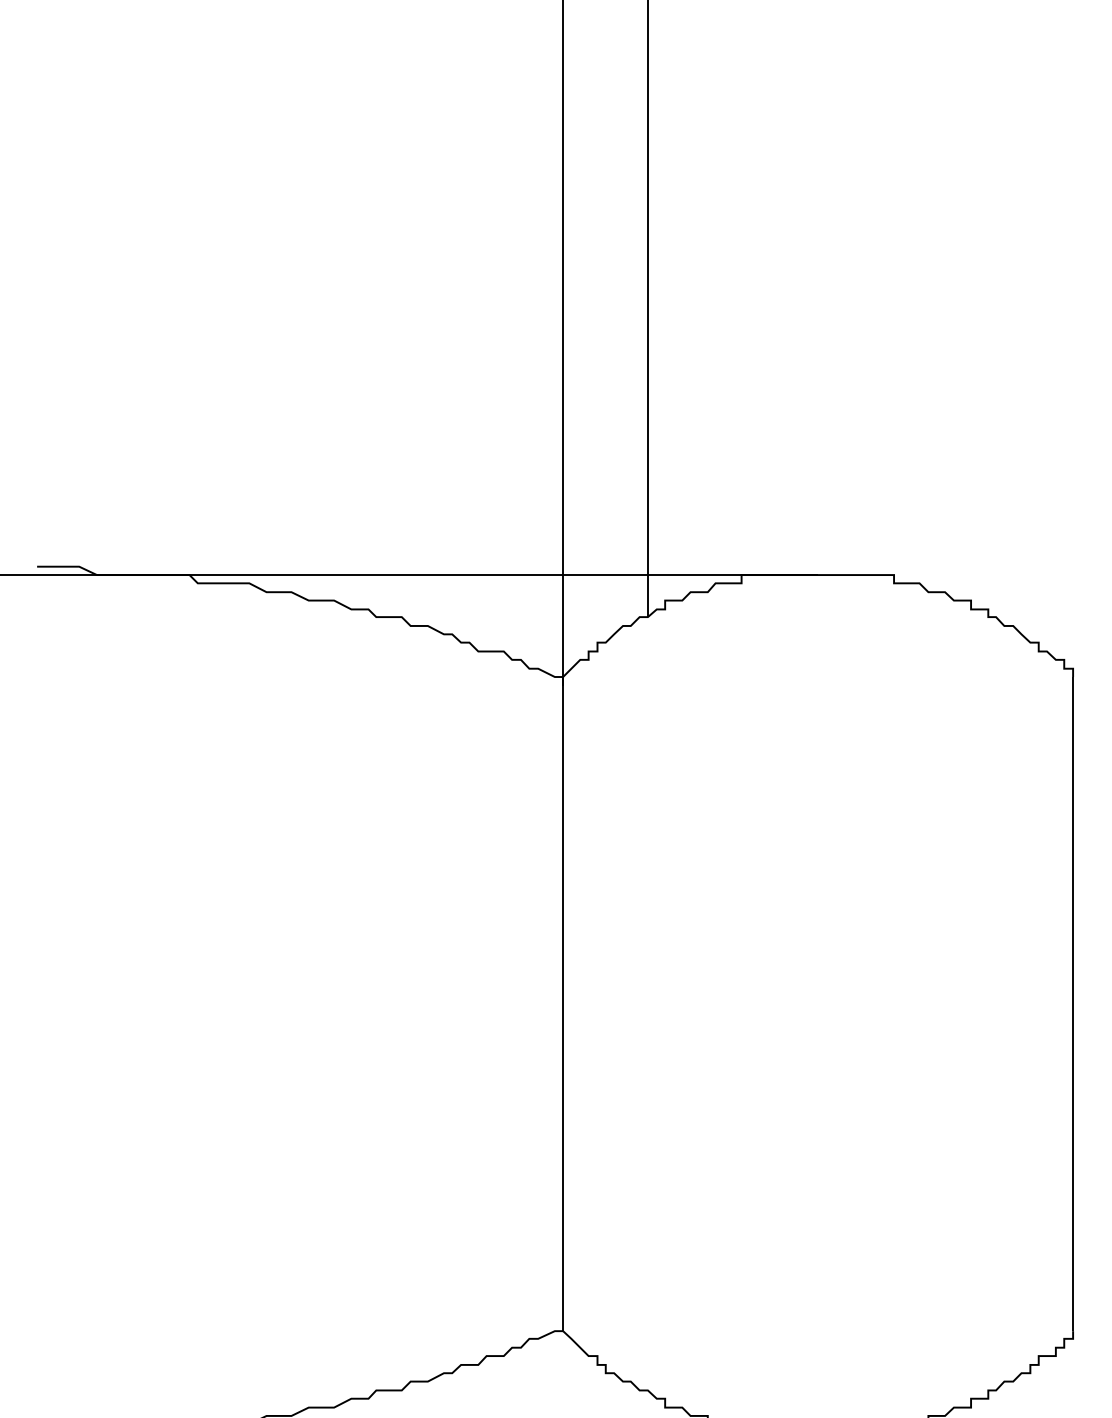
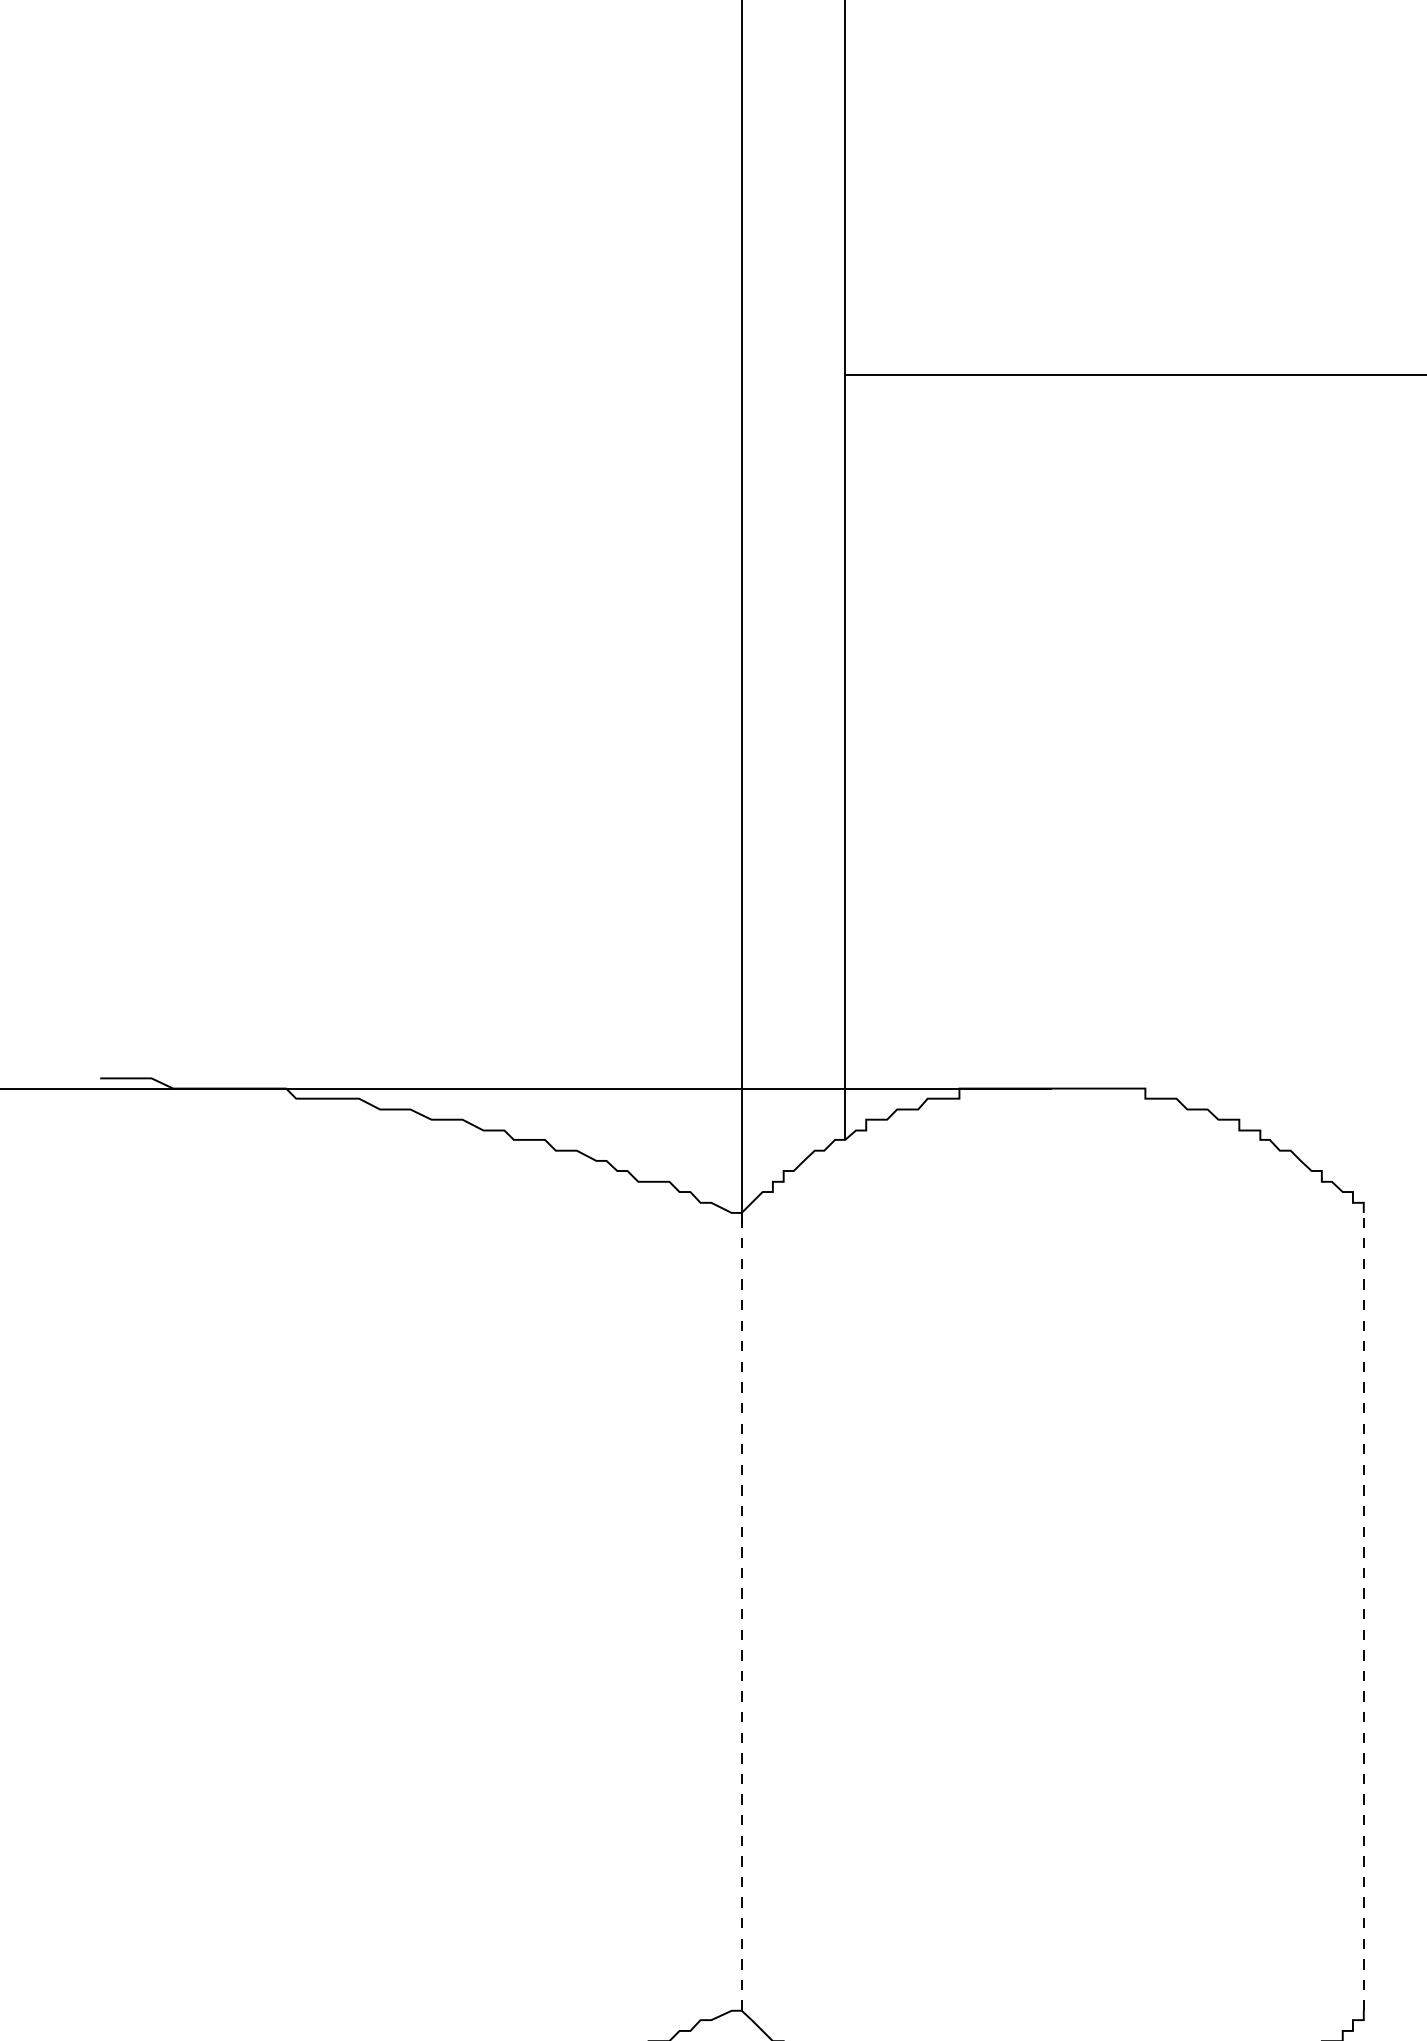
line: (562, 1003) -> (741, 1611), solid -> dashed
line: (1072, 1003) -> (1363, 1611), solid -> dashed

